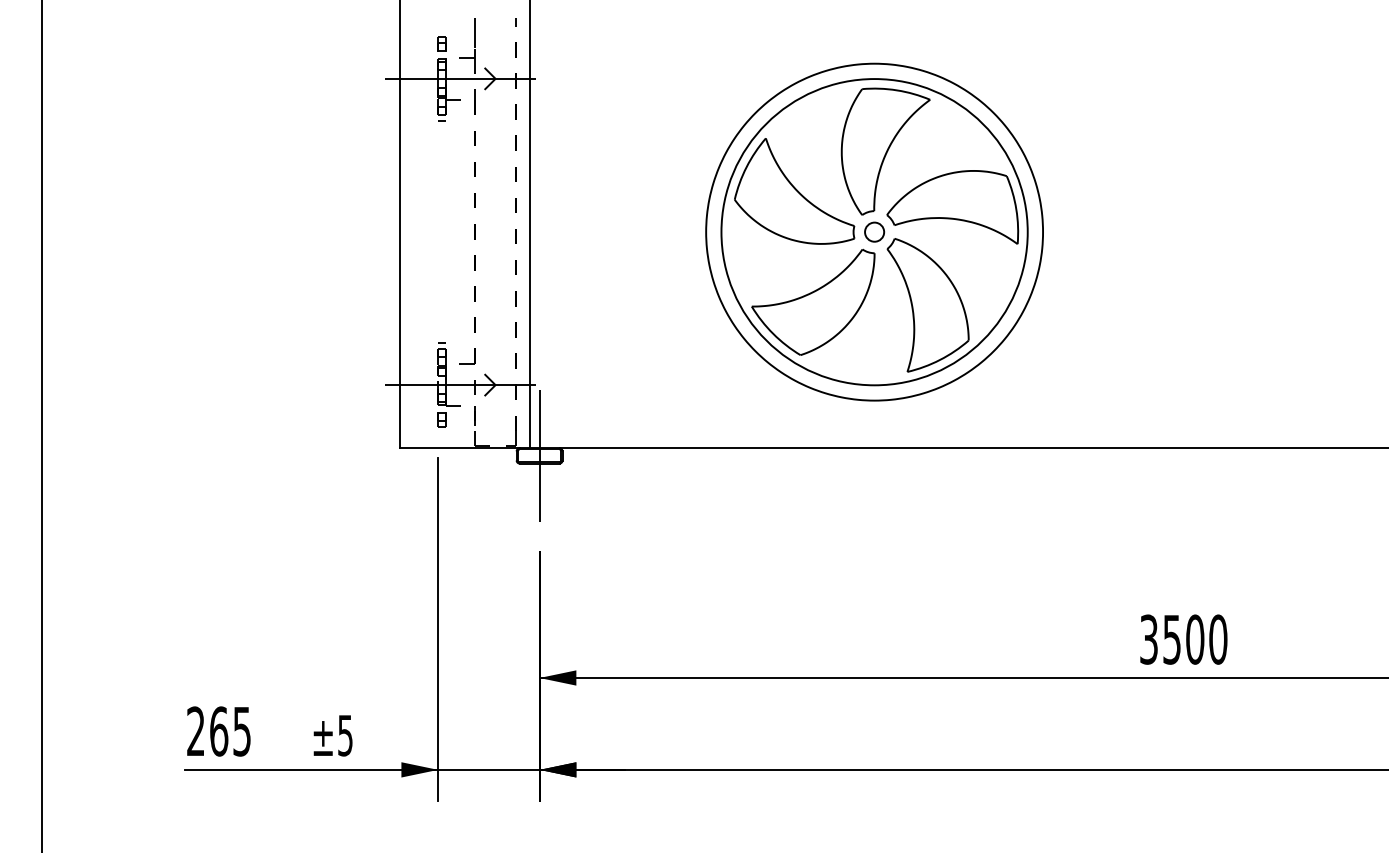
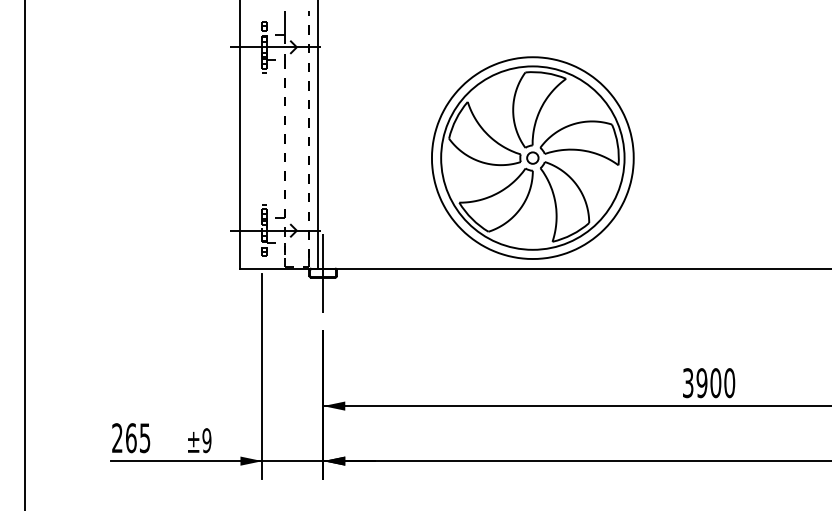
part: (874, 231) -> (532, 157), moved
text: (1171, 638) -> (701, 382), 3500 -> 3900
text: (344, 735) -> (206, 440), ±5 -> ±9

